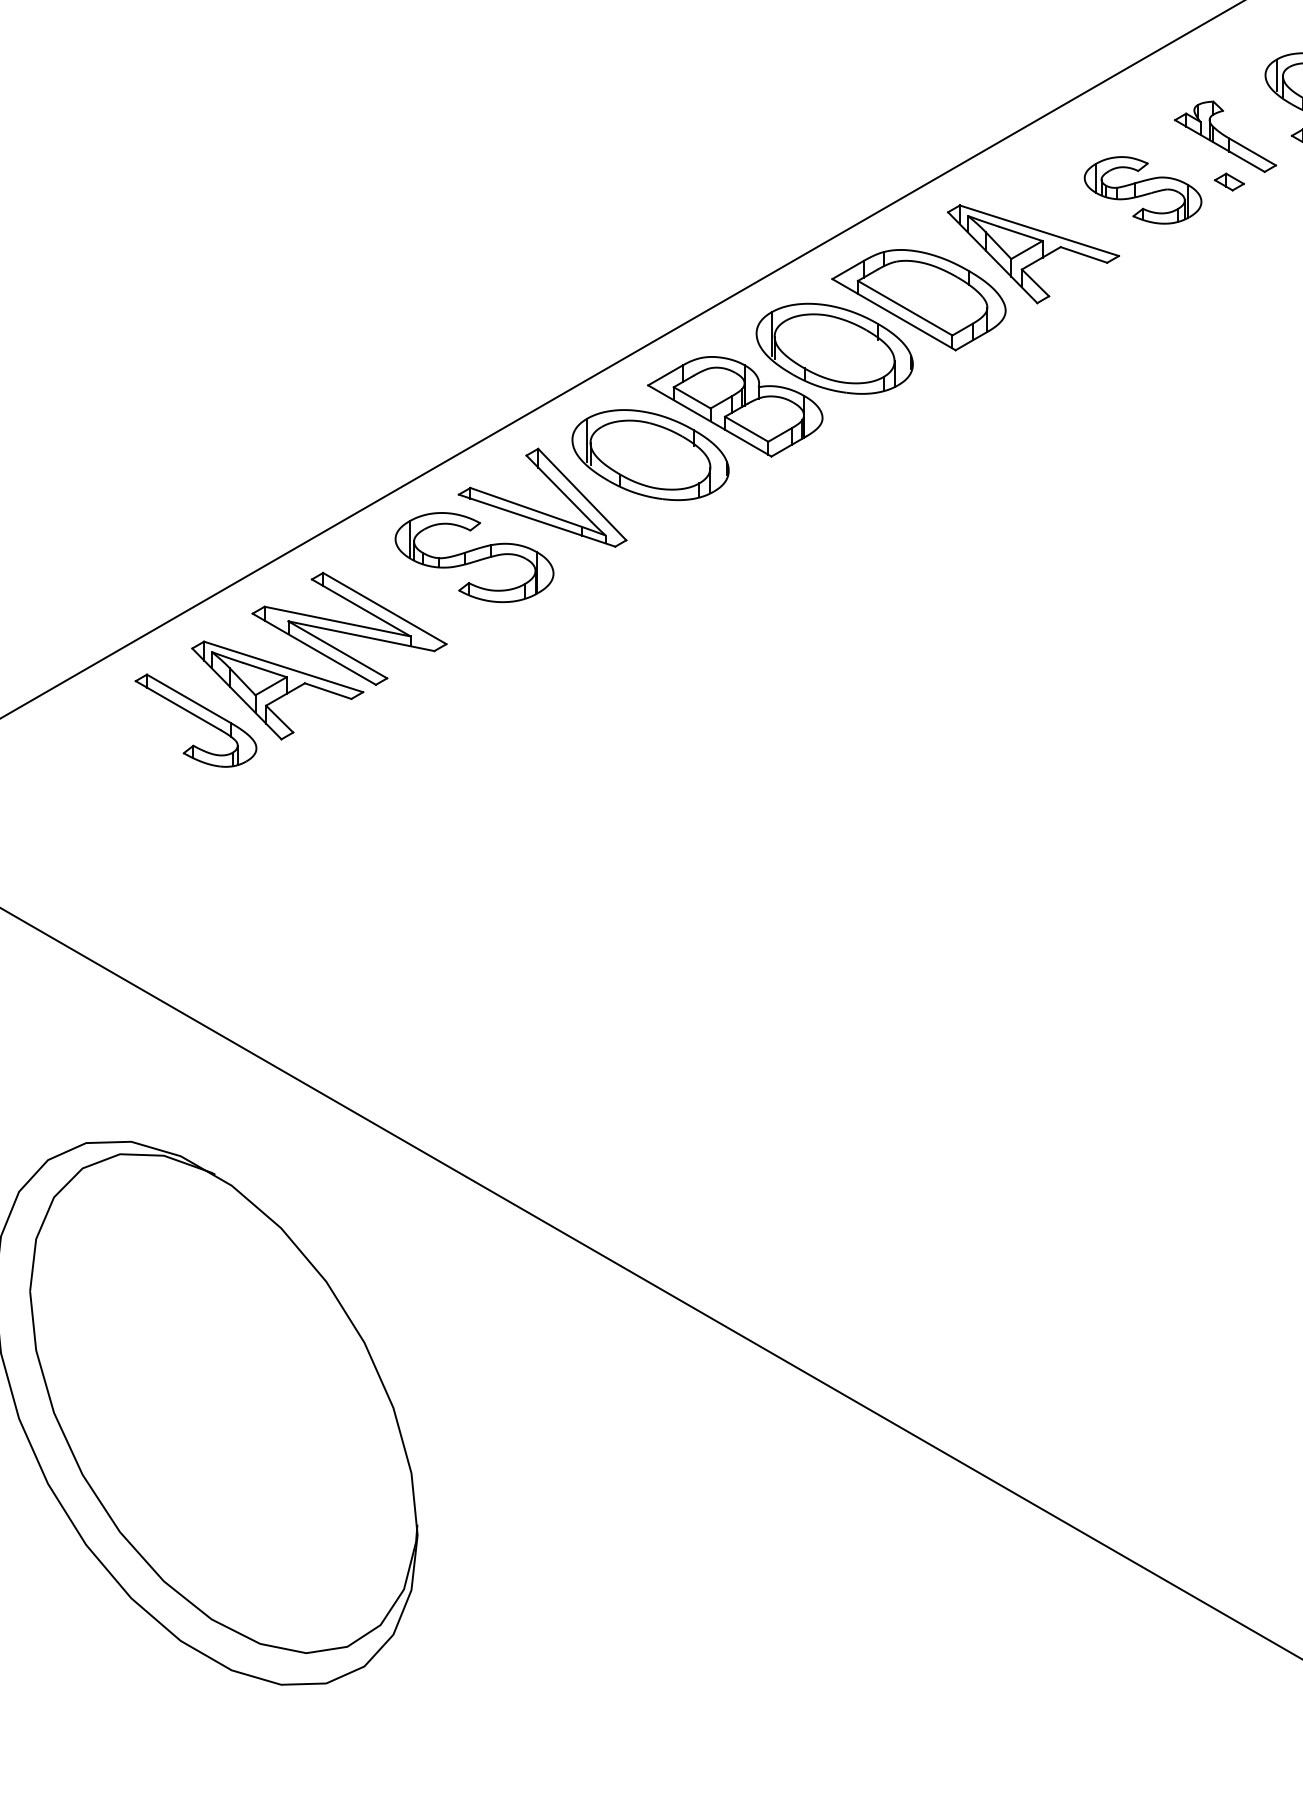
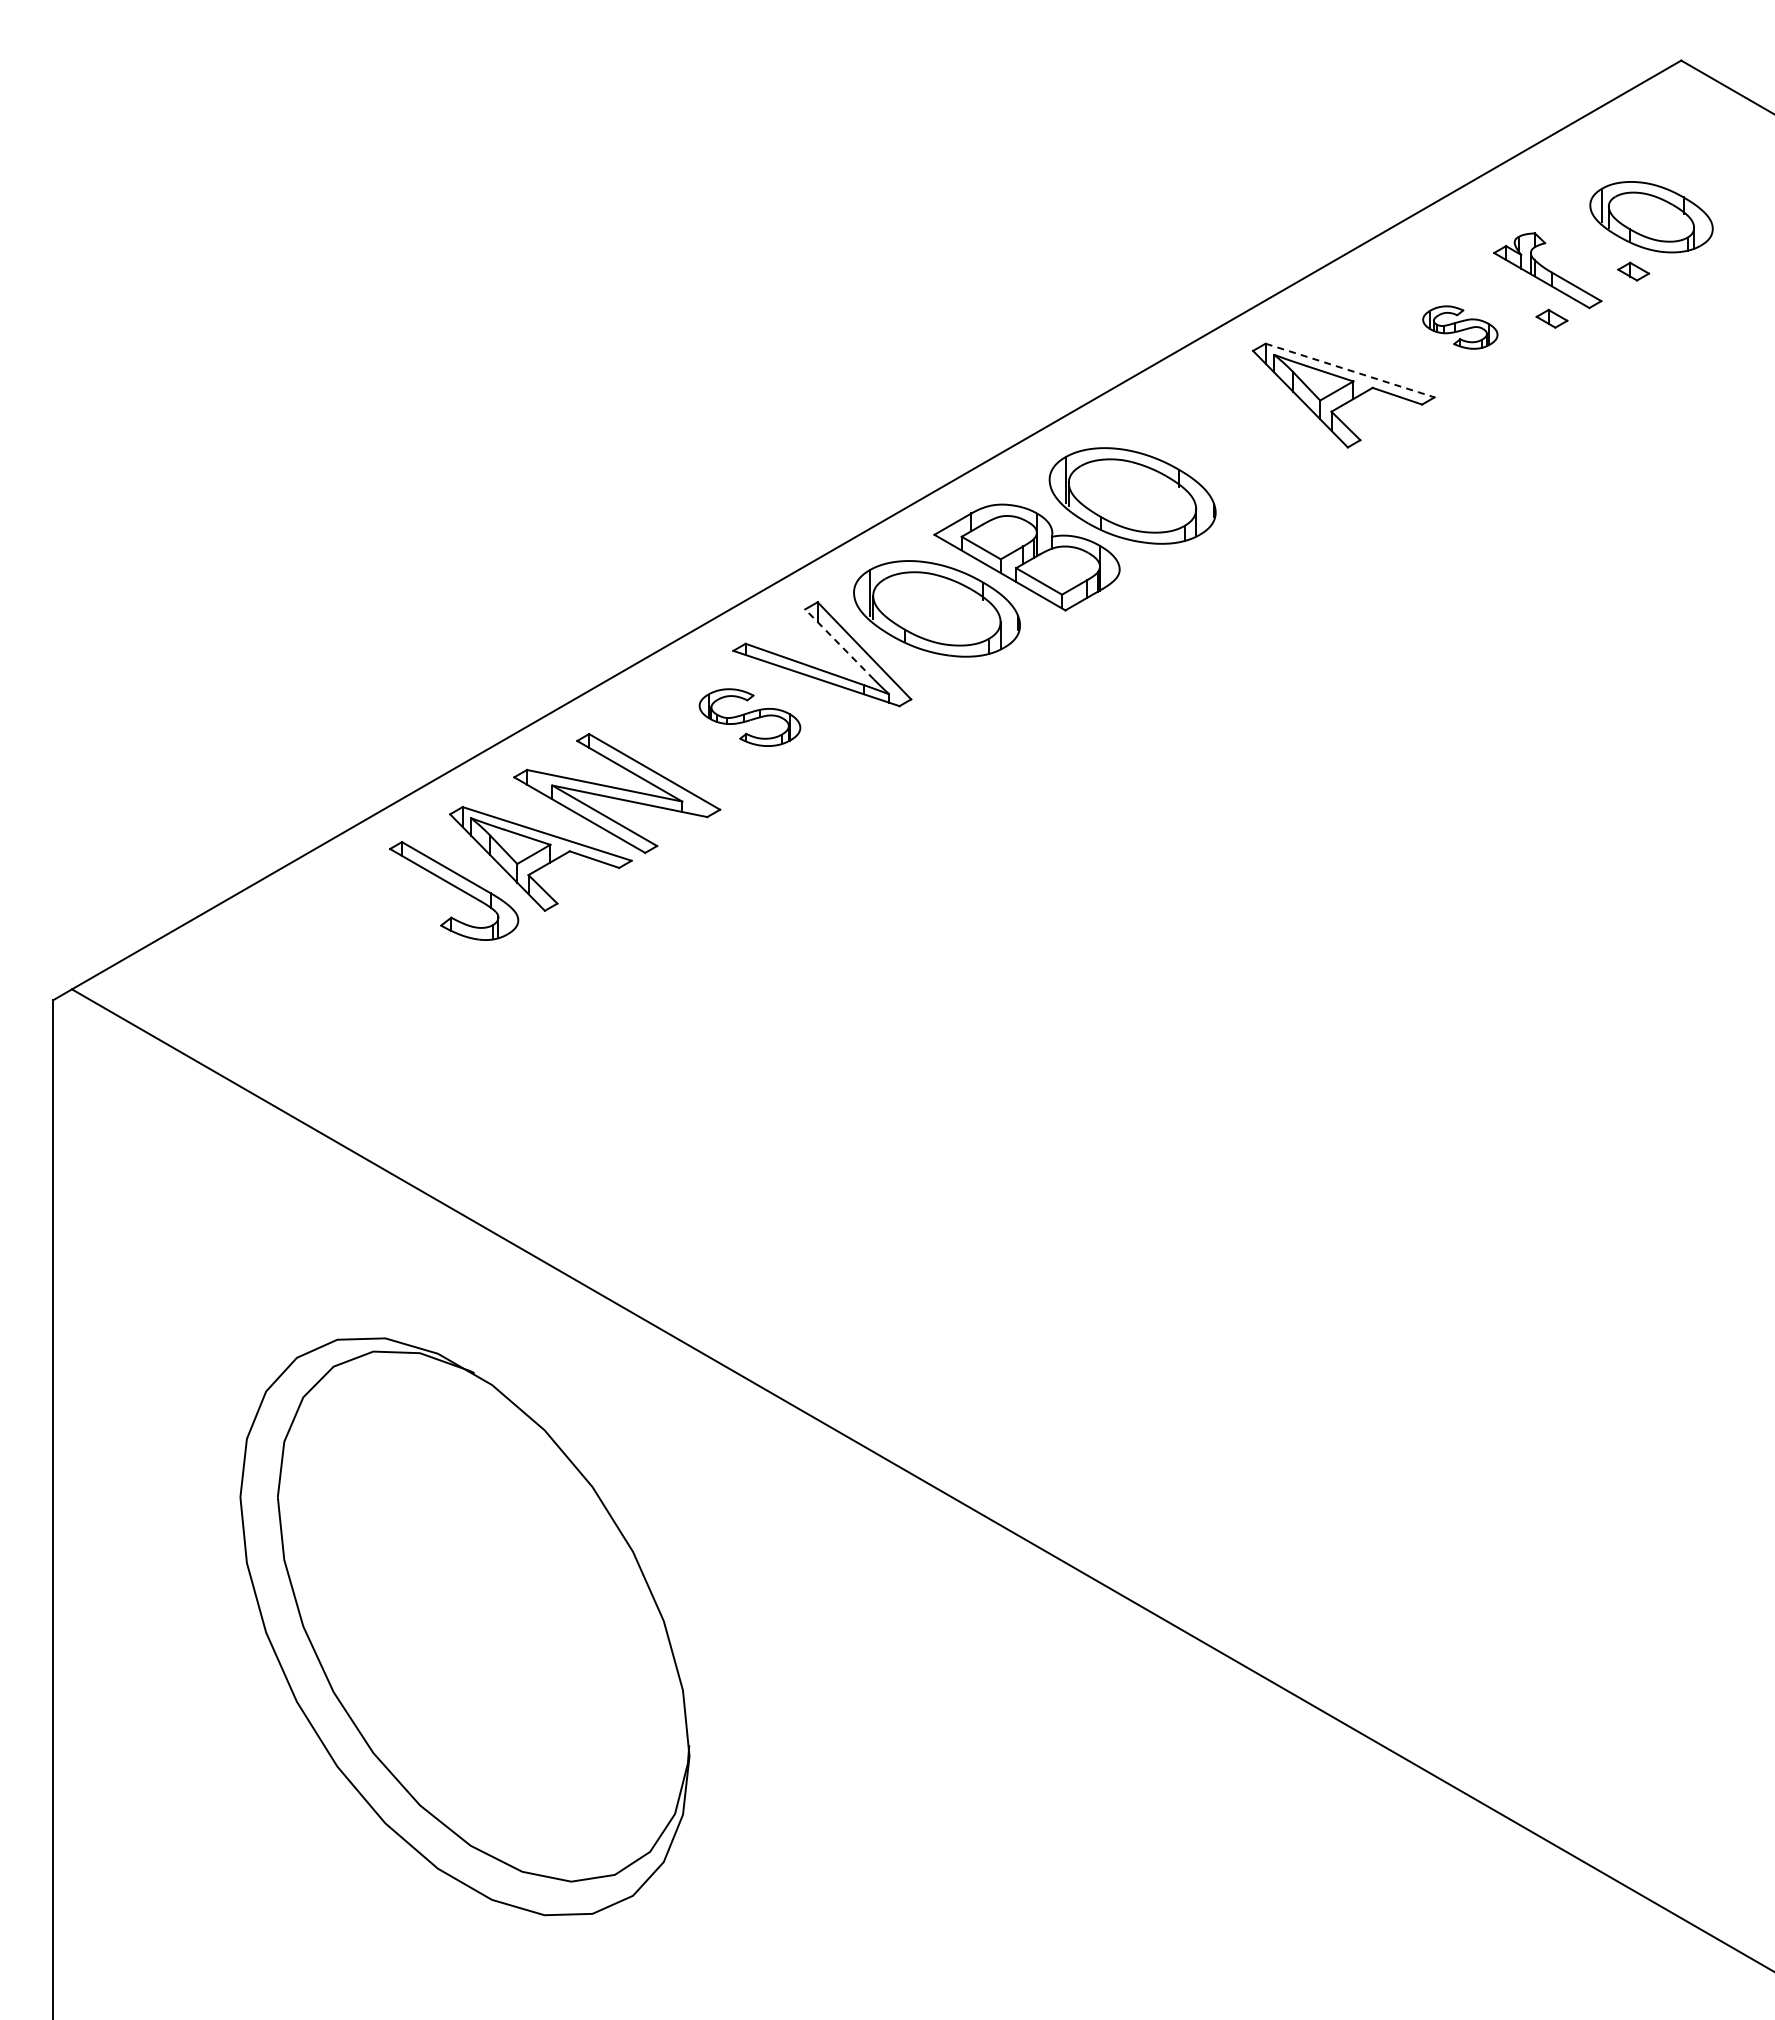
part: (1143, 190) -> (1460, 327), size x0.6
line: (1039, 230) -> (1350, 370), solid -> dashed
part: (919, 300) -> (1222, 444), removed
line: (558, 488) -> (839, 644), solid -> dashed
part: (474, 557) -> (749, 717), size x0.6

